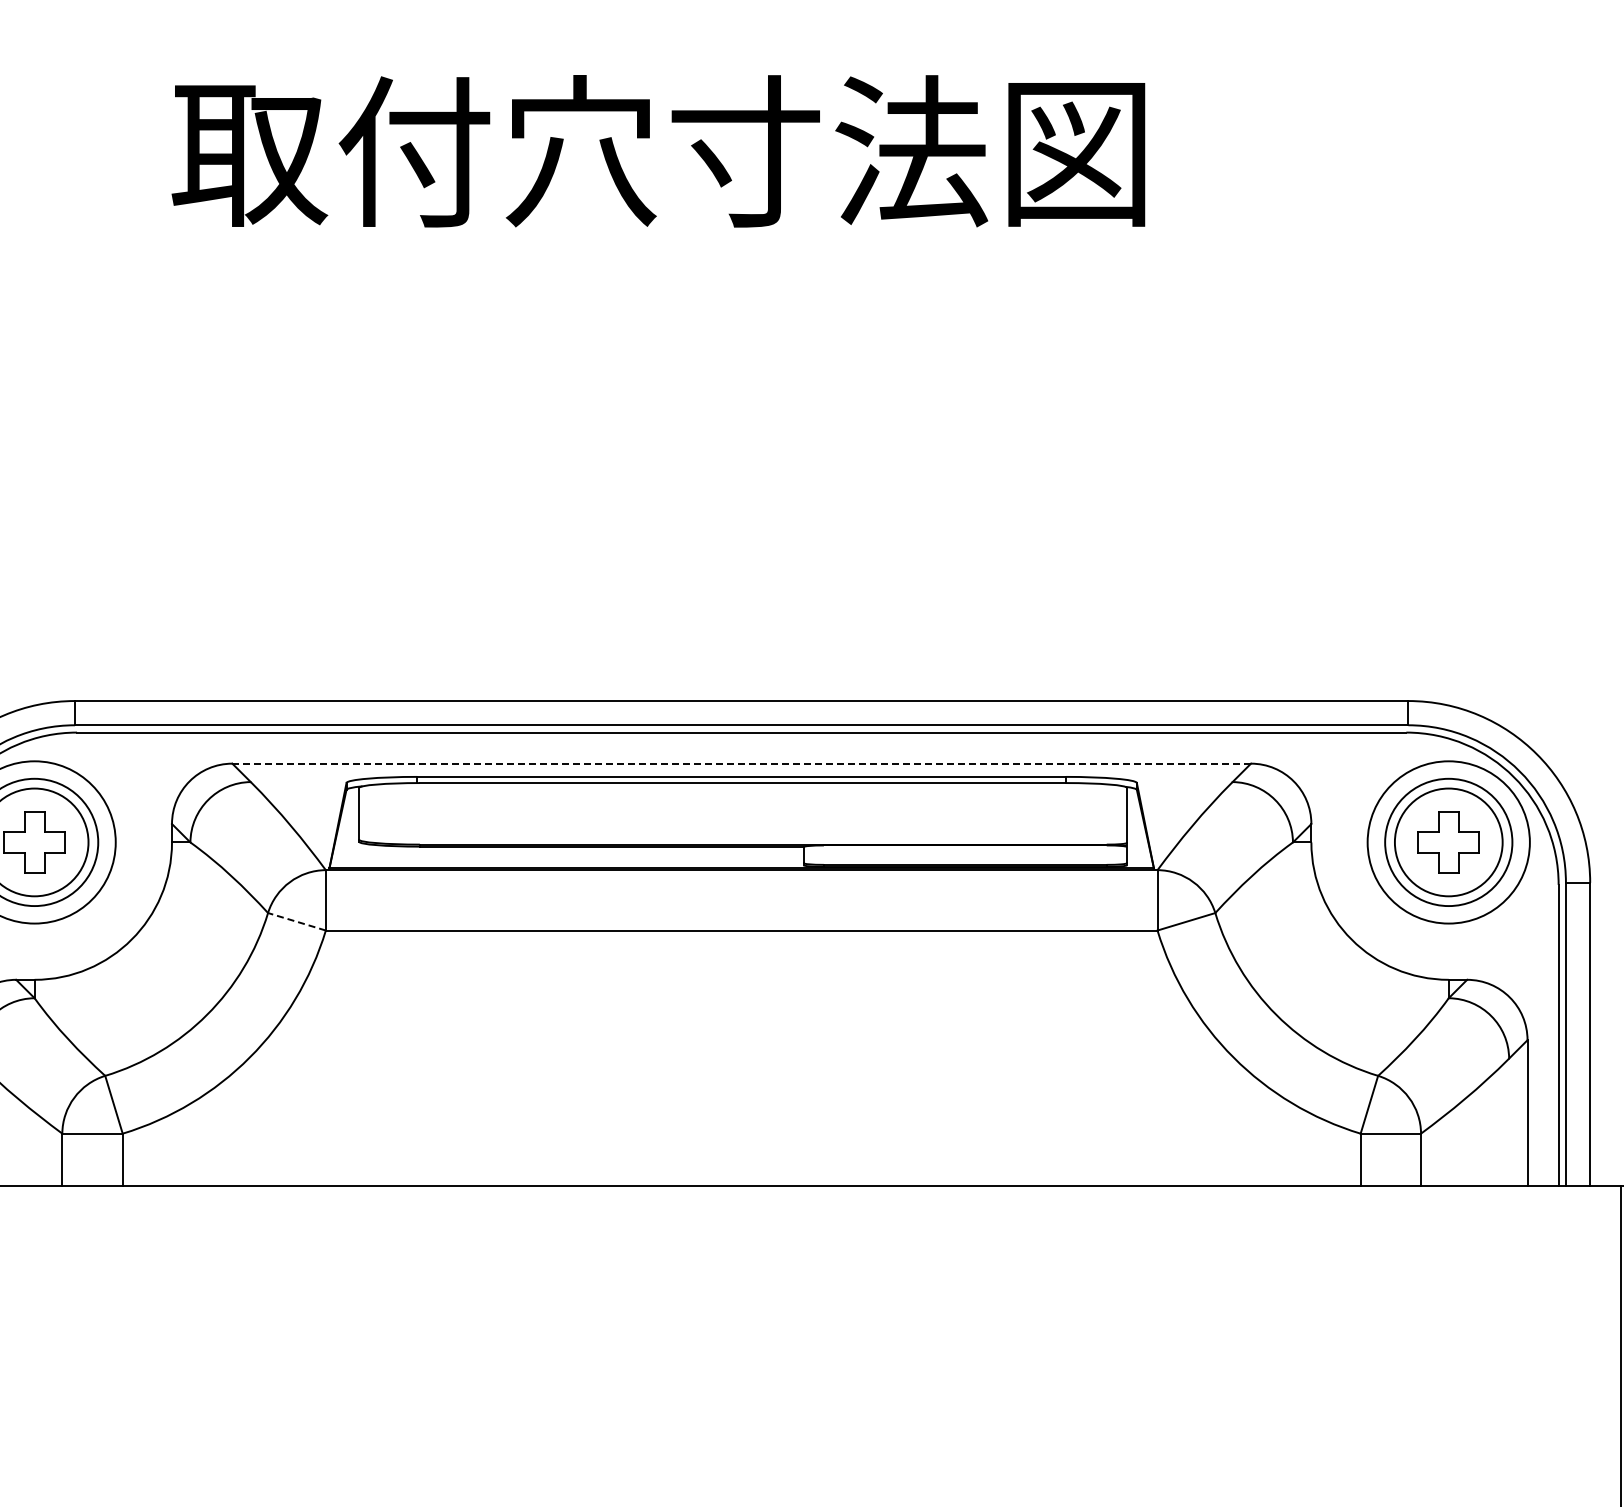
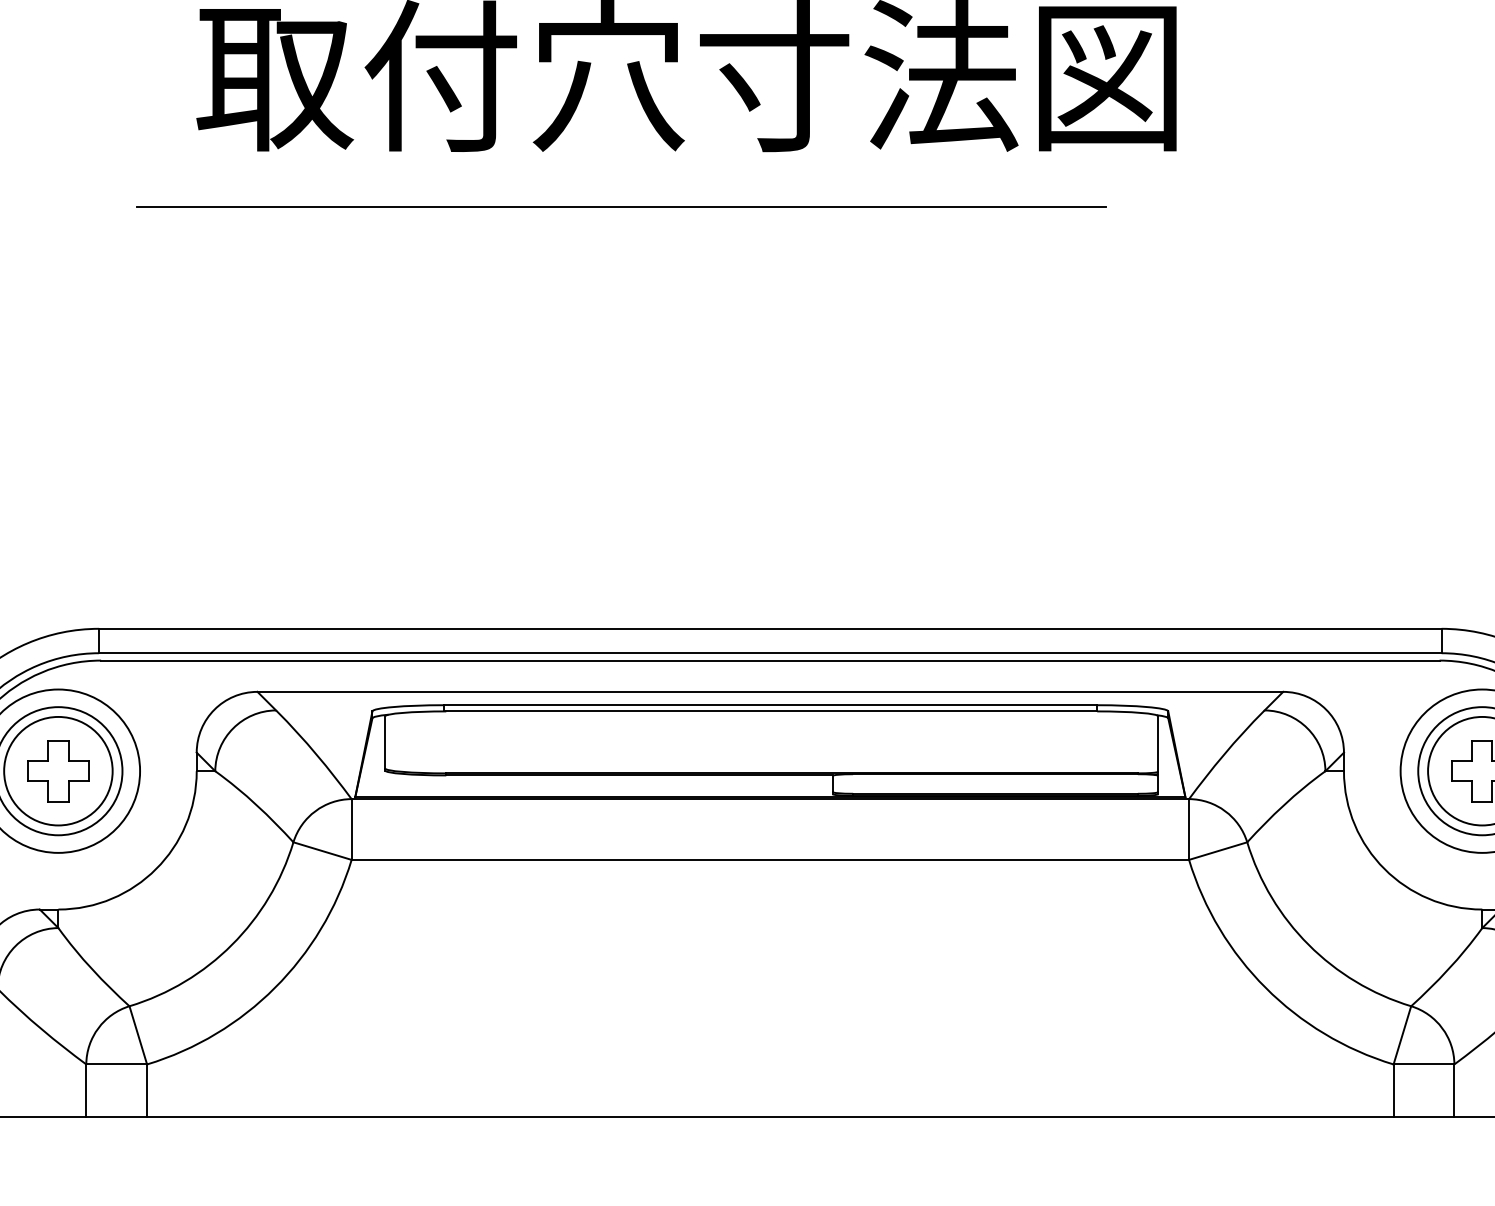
line: (594, 282) -> (622, 207), added
line: (742, 763) -> (771, 691), dashed -> solid
line: (296, 921) -> (322, 850), dashed -> solid

